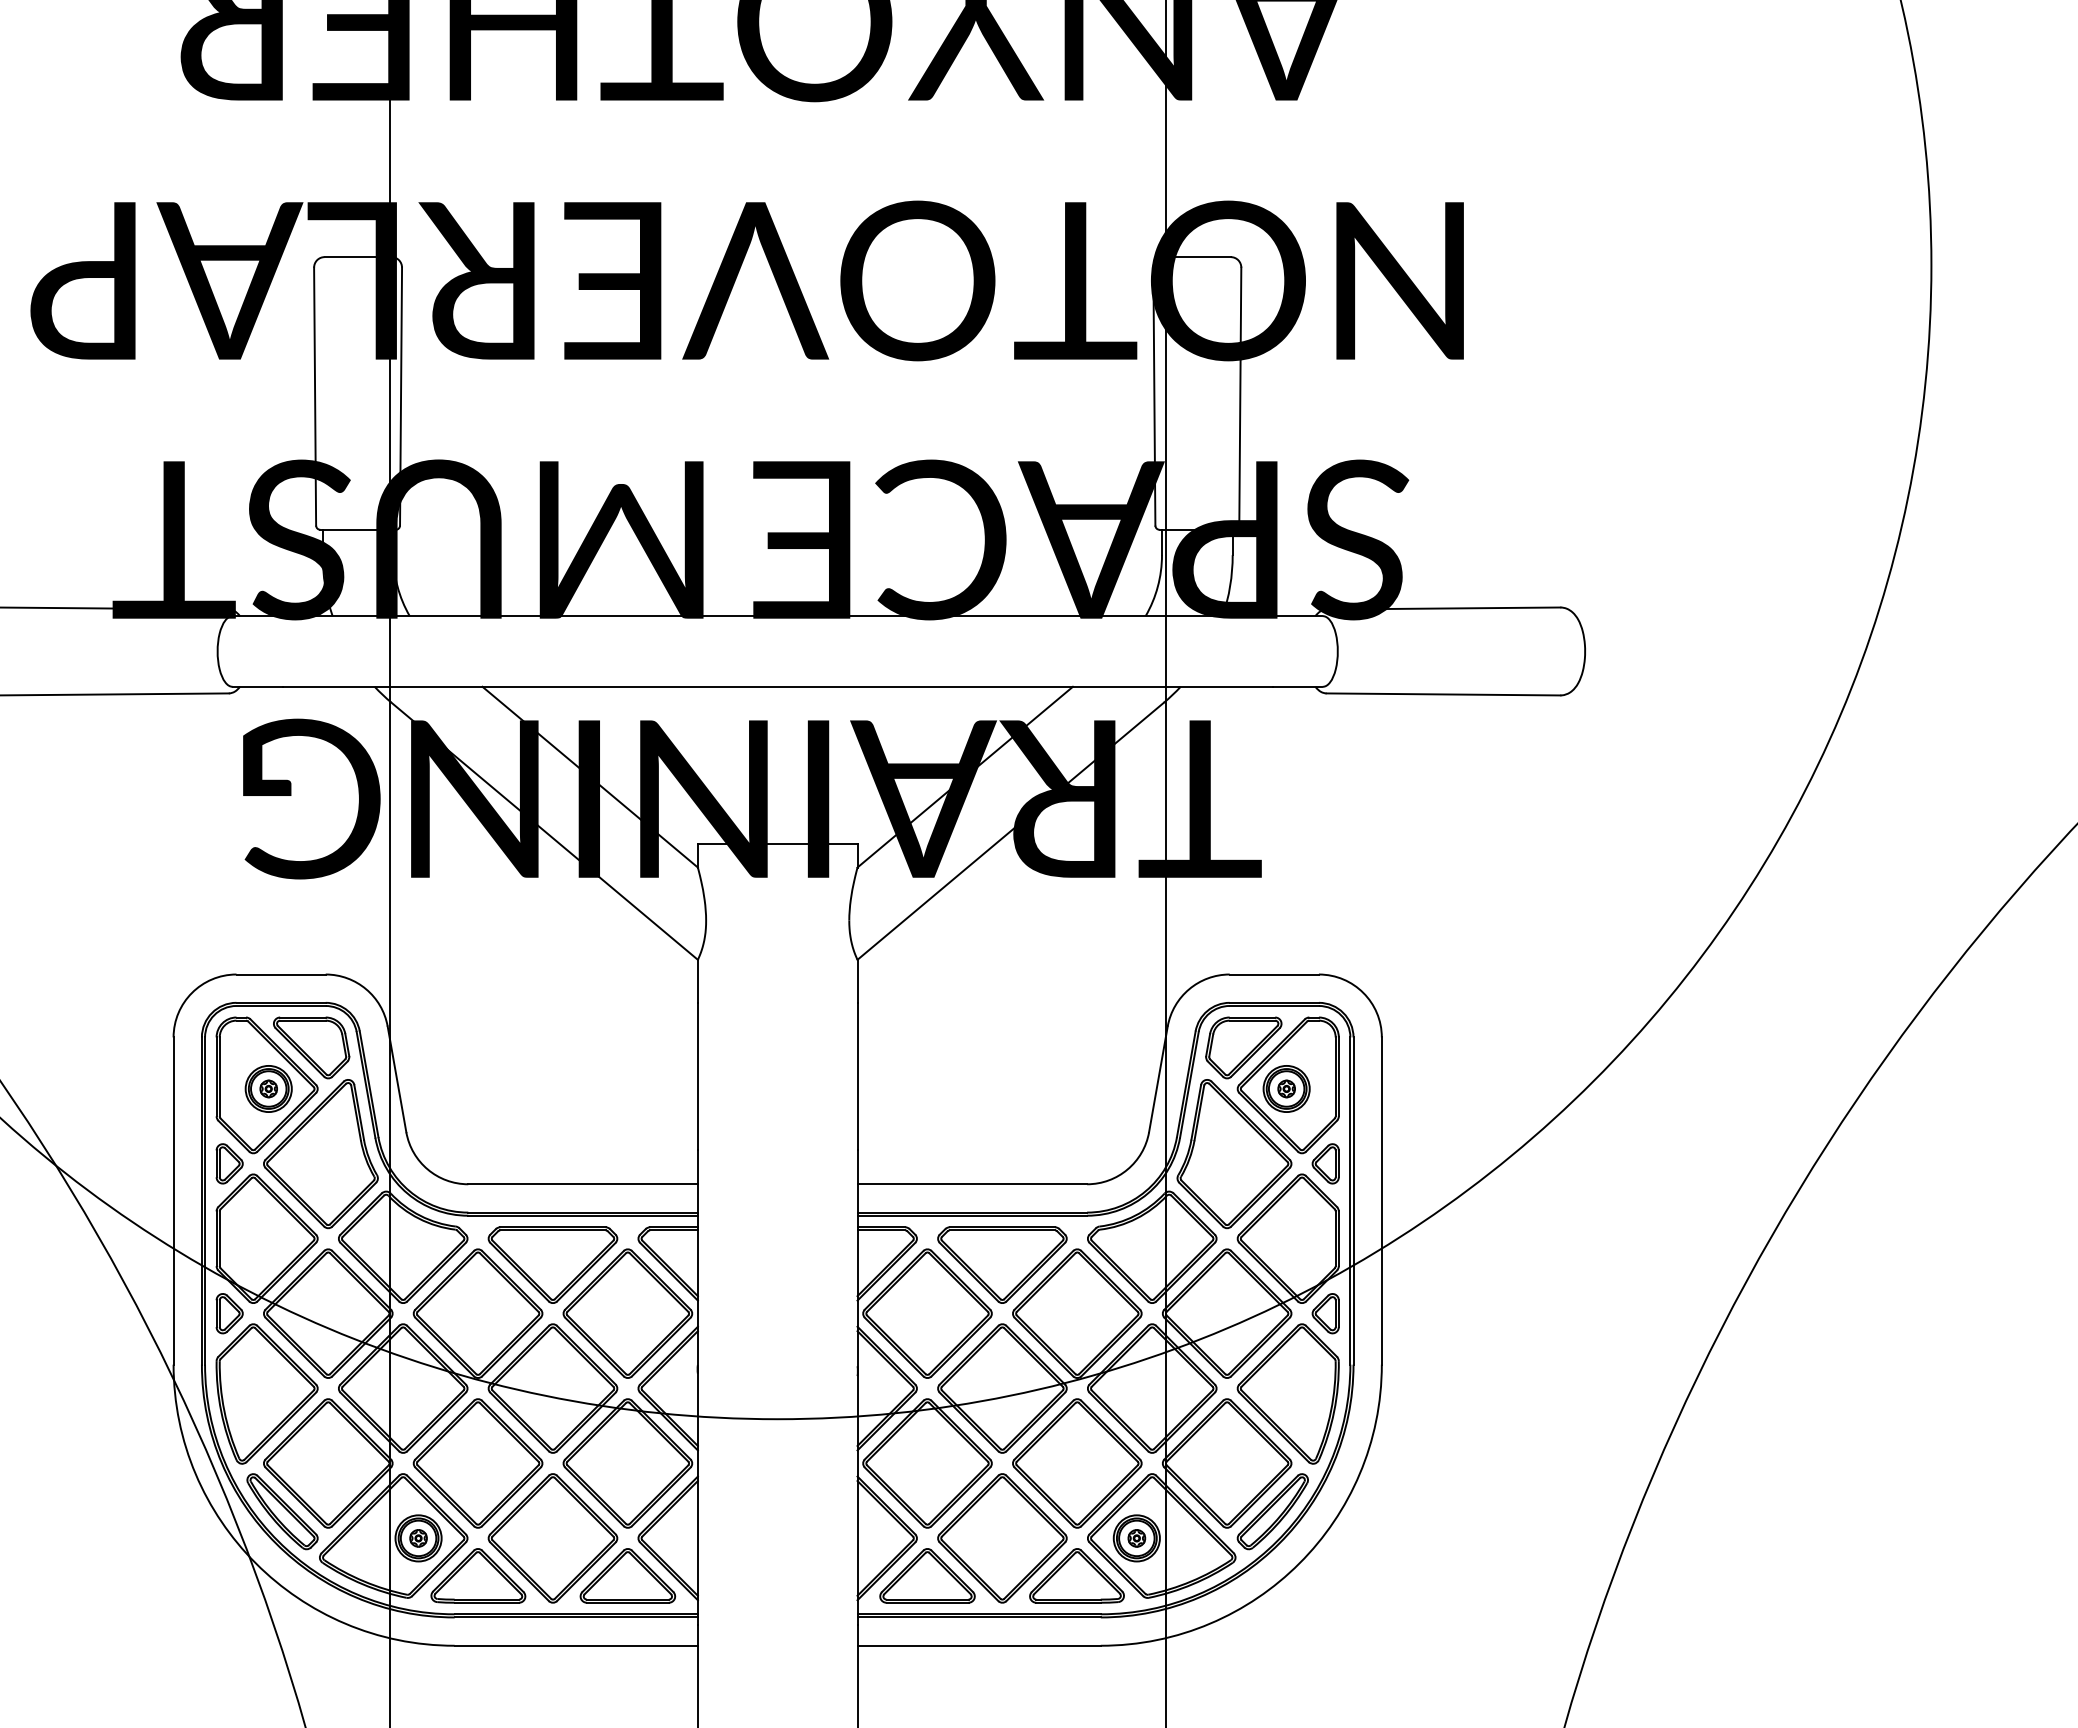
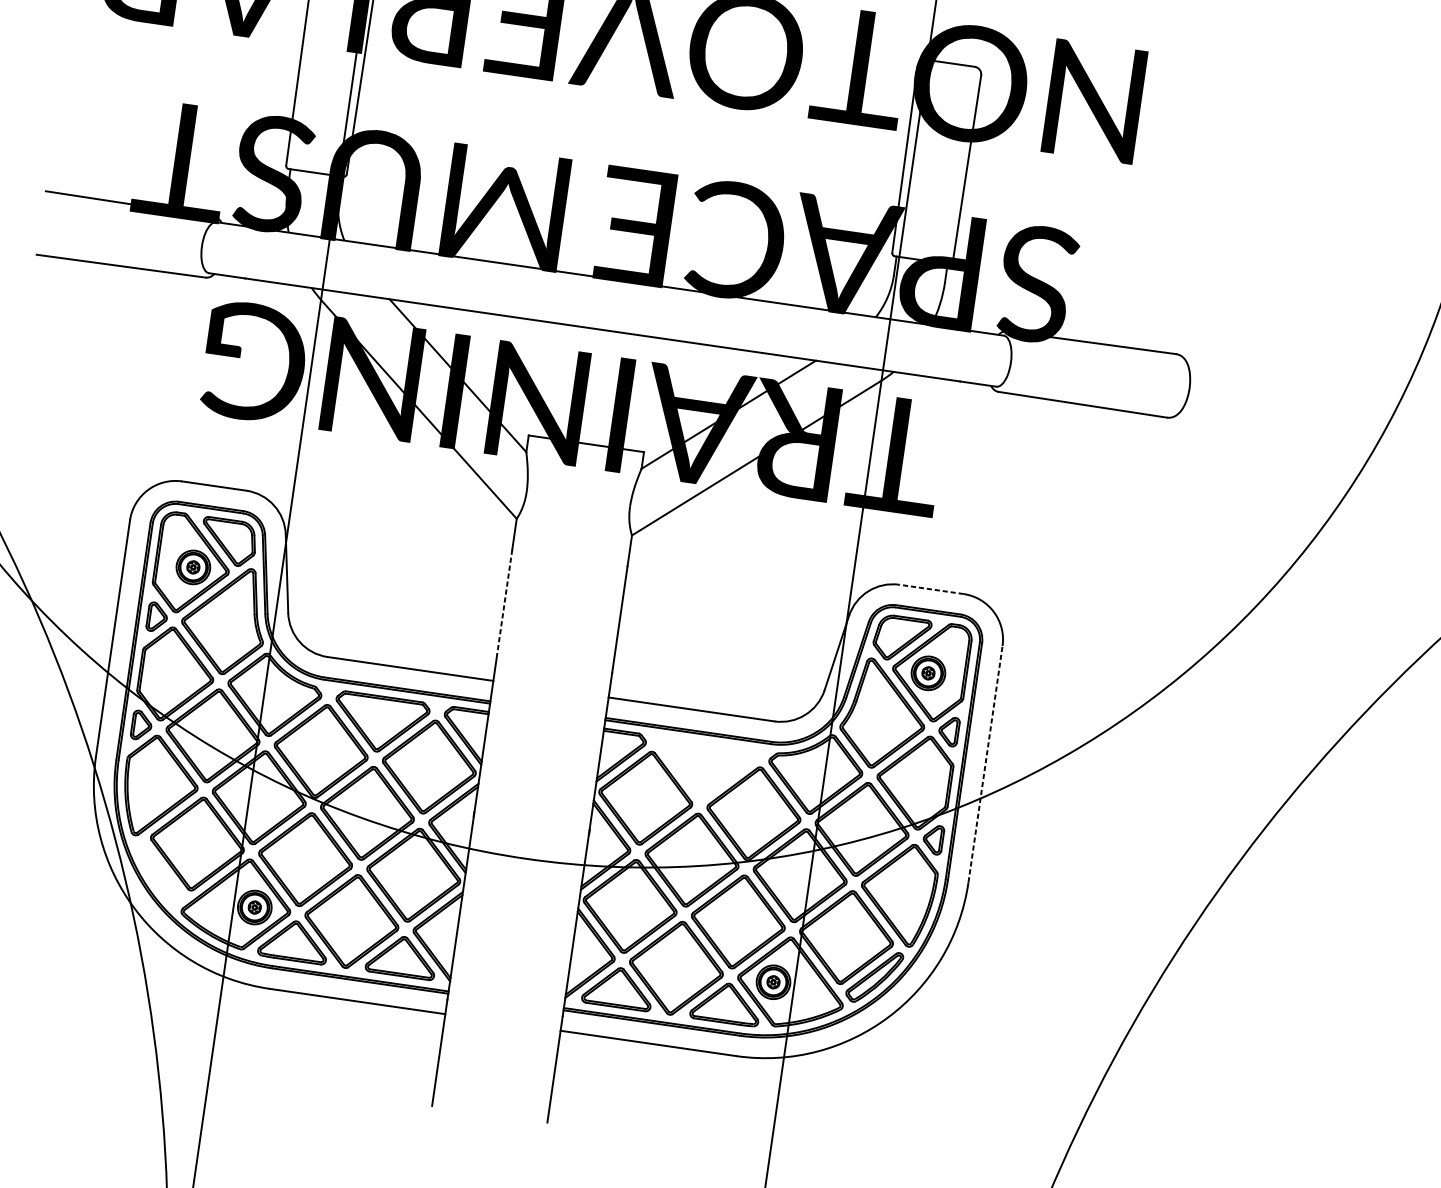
line: (1274, 974) -> (931, 589), solid -> dashed
line: (697, 1076) -> (504, 603), solid -> dashed
line: (1381, 1201) -> (985, 764), solid -> dashed
part: (1002, 1264) -> (704, 770), removed
part: (282, 1511) -> (159, 873), removed

